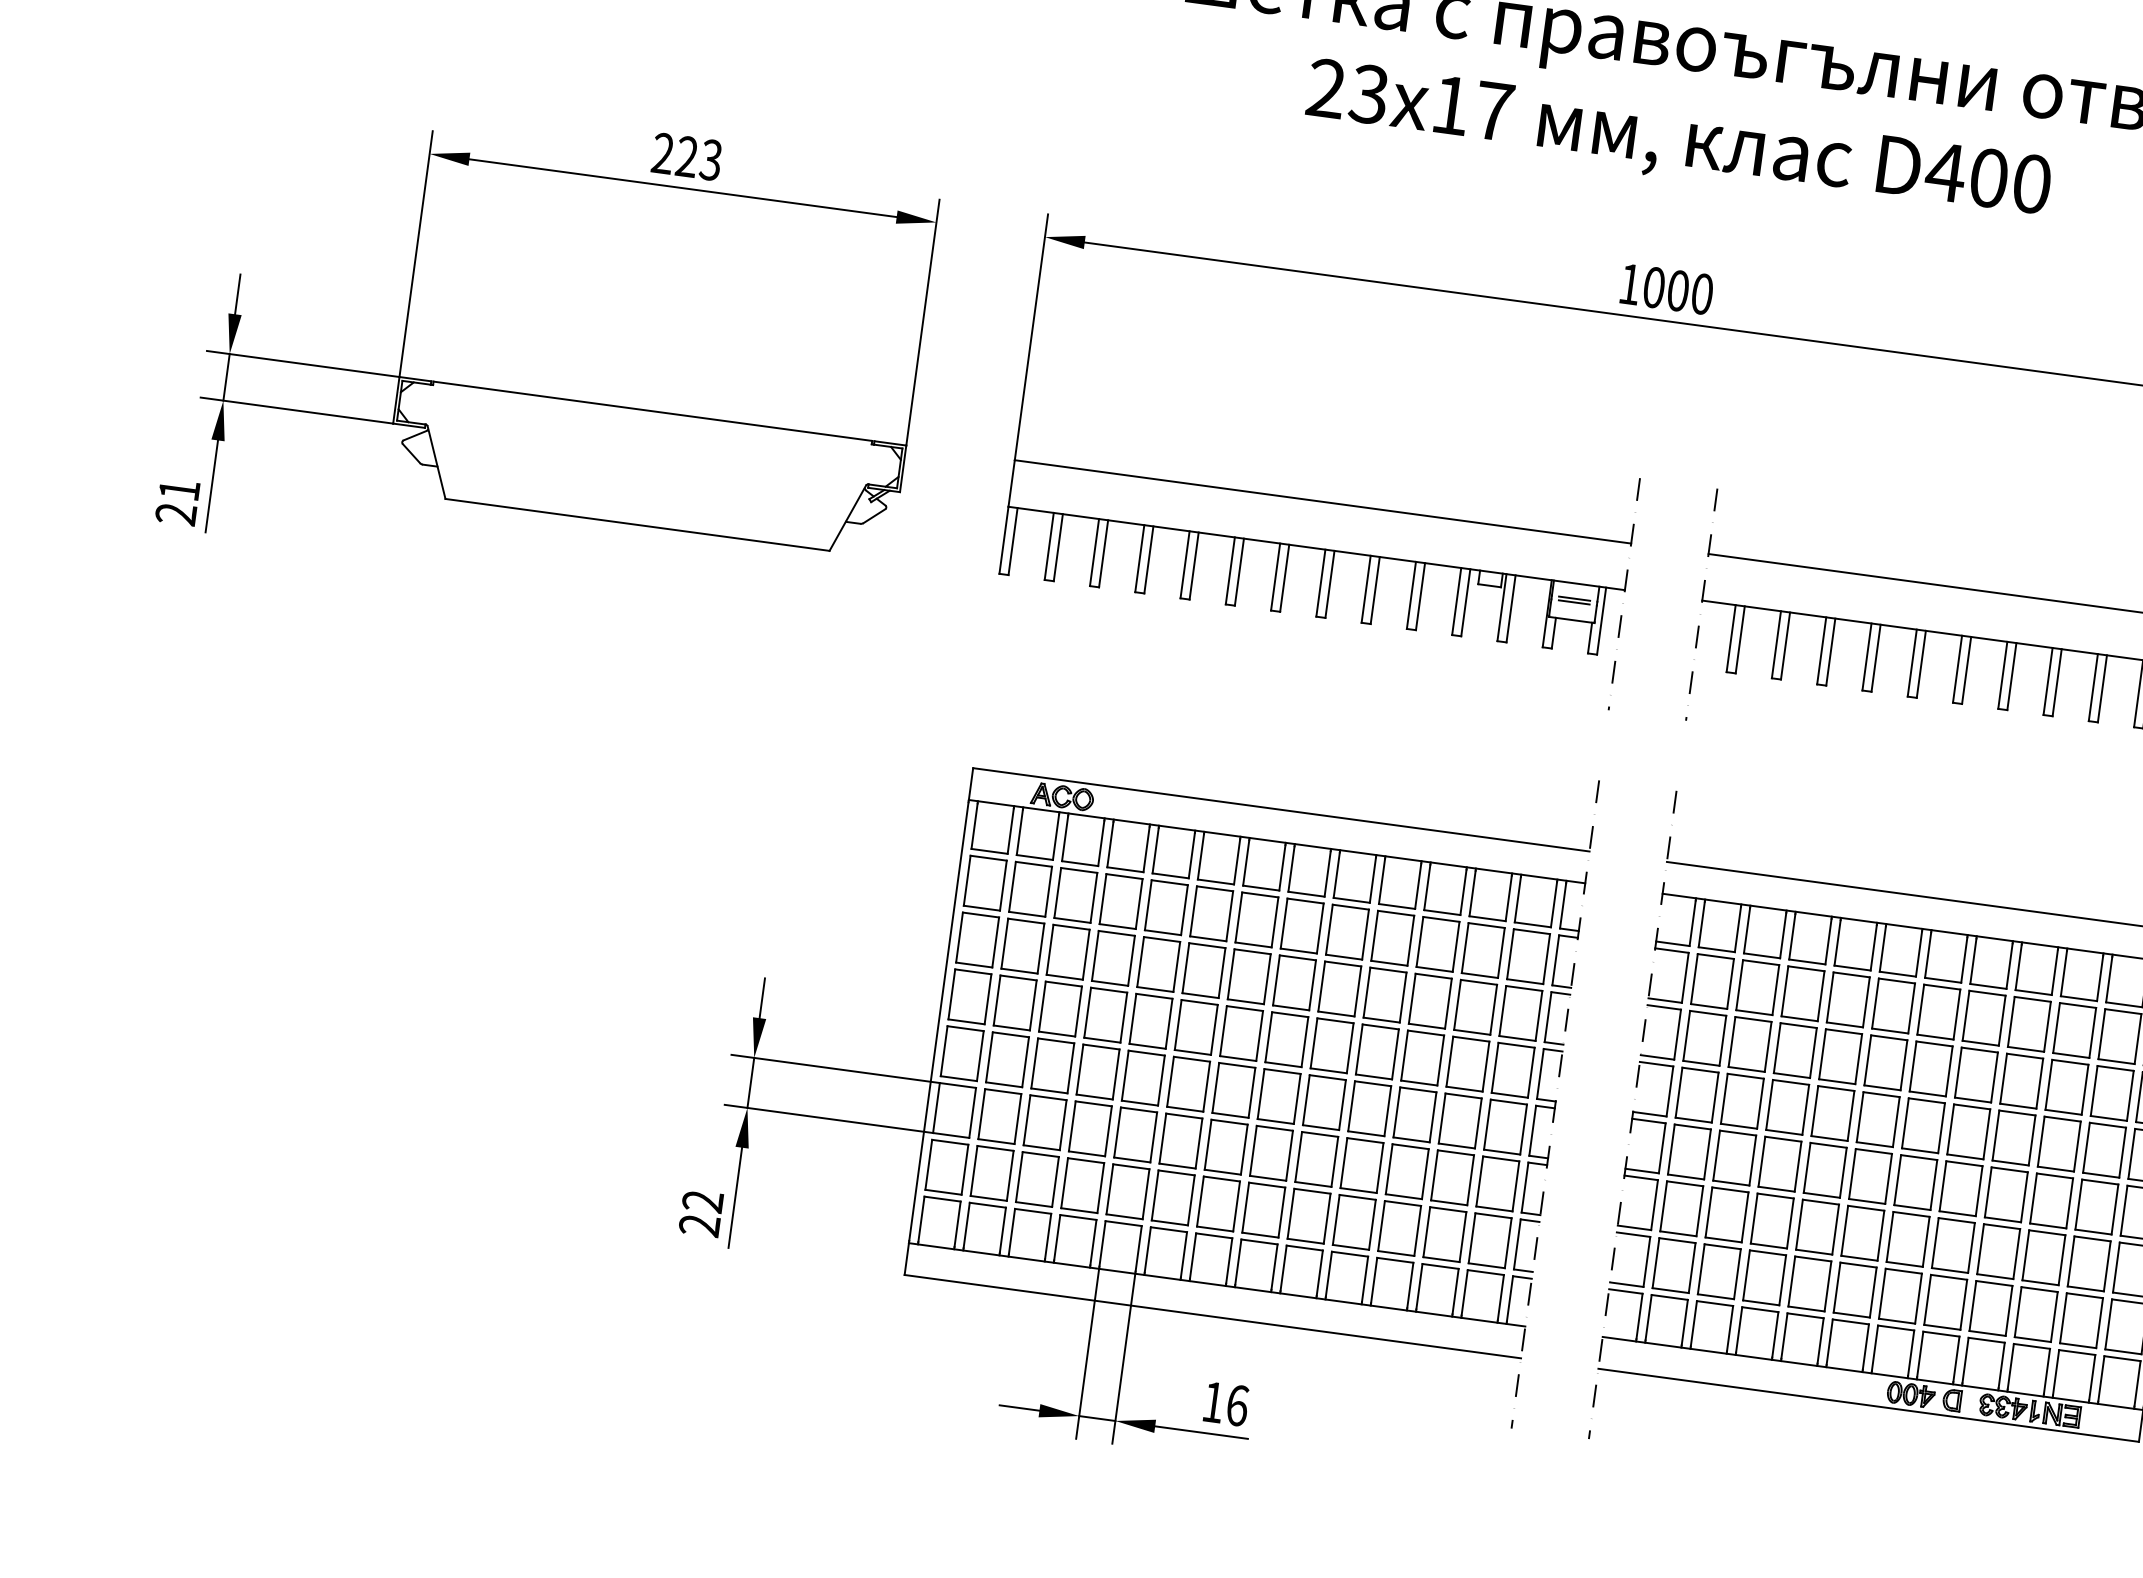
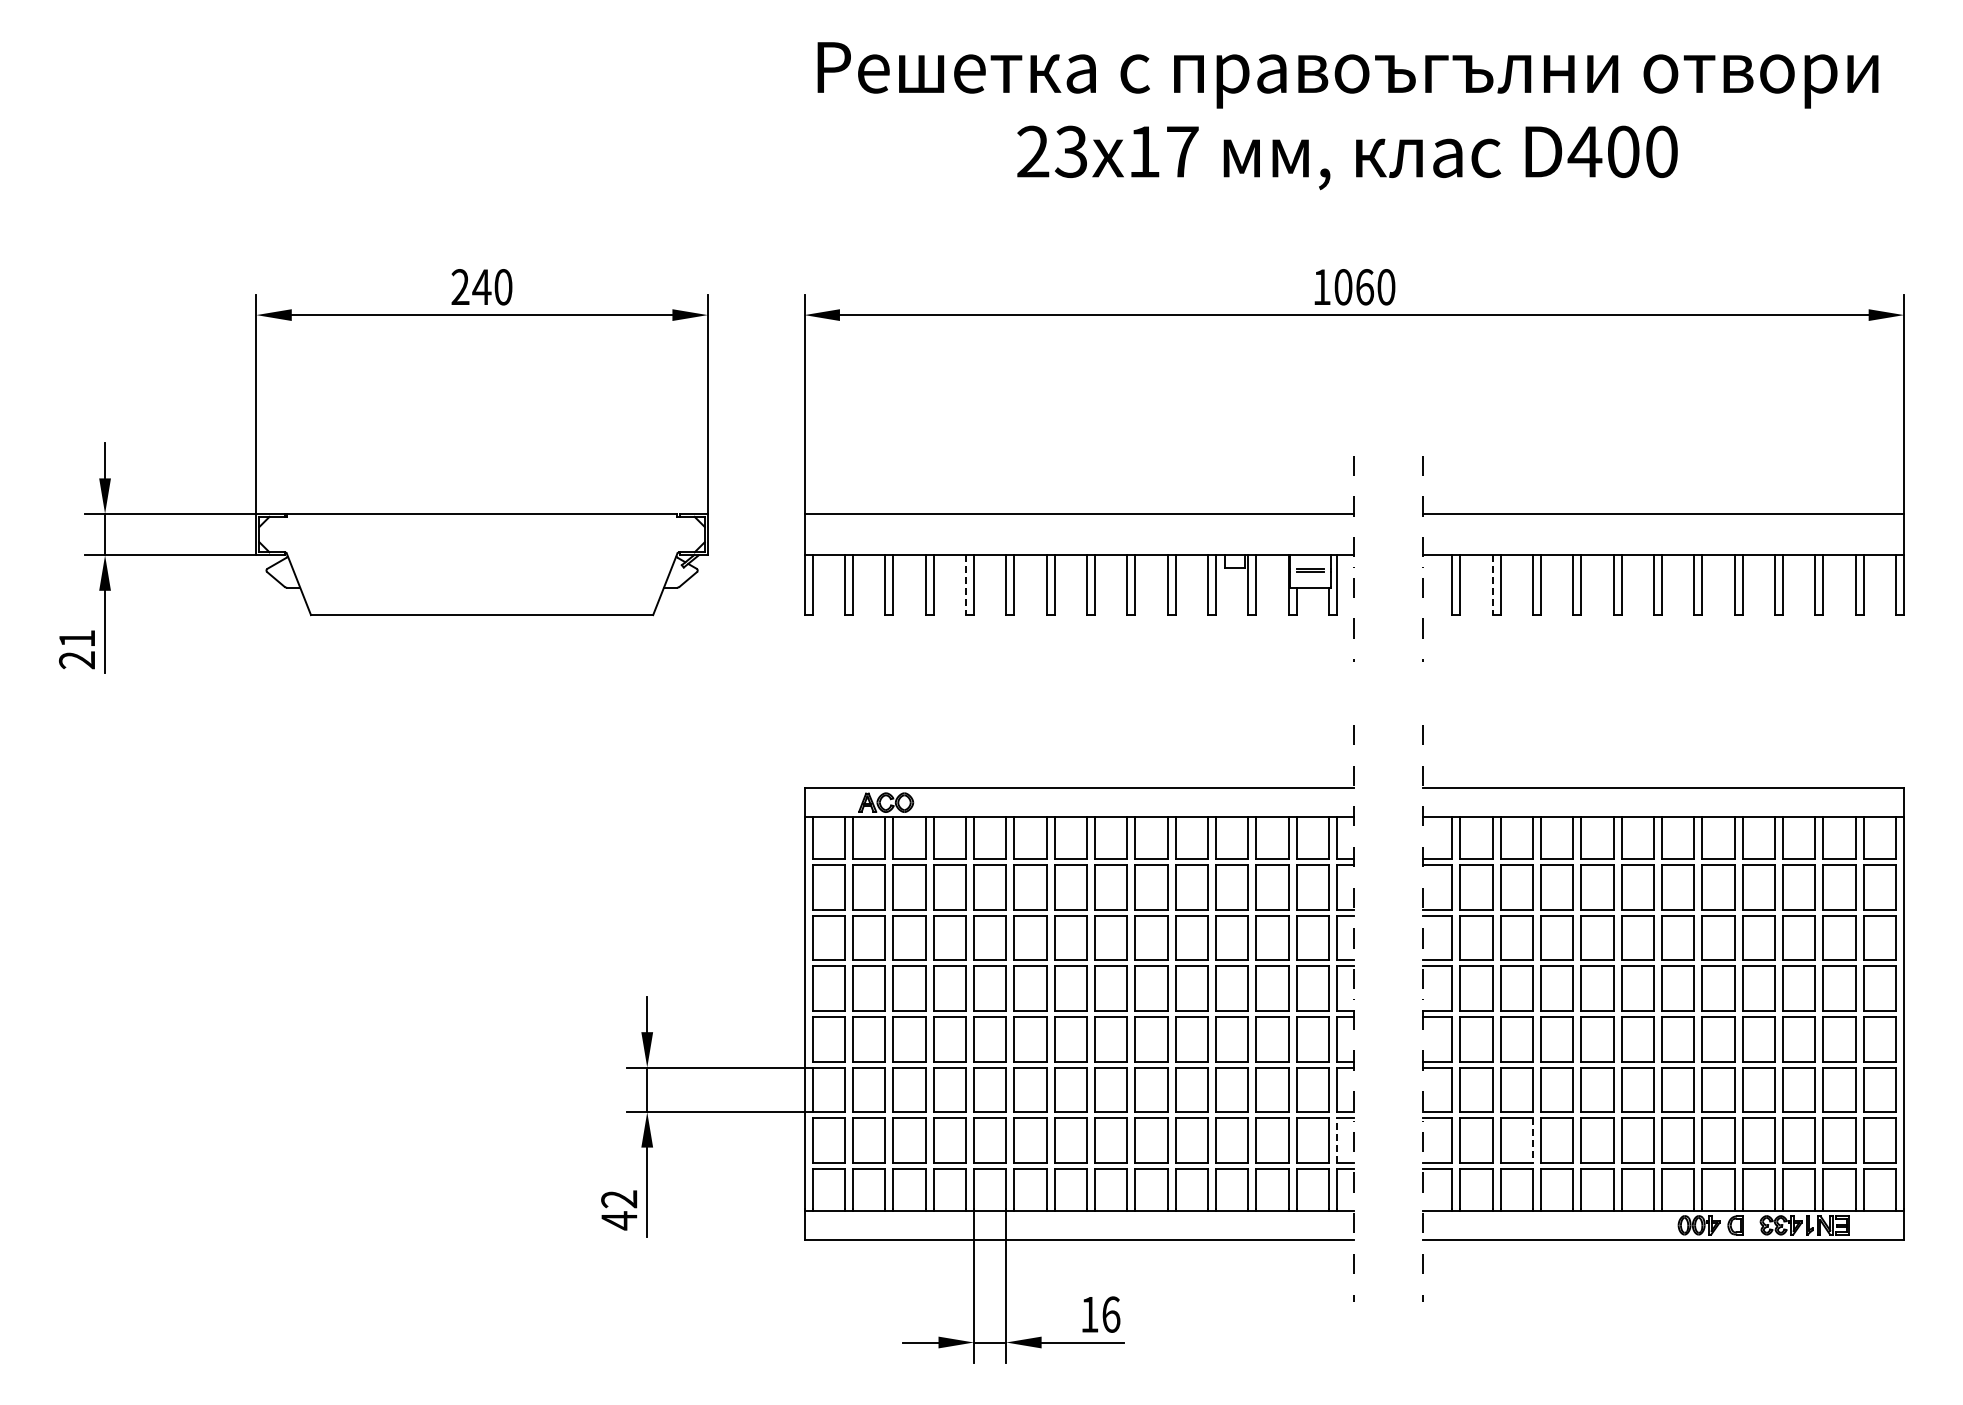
text: (698, 158) -> (492, 287), 223 -> 240
text: (1678, 291) -> (1365, 287), 1000 -> 1060
line: (1184, 565) -> (965, 585), solid -> dashed
line: (1776, 645) -> (1492, 585), solid -> dashed
text: (699, 1225) -> (619, 1220), 22 -> 42
line: (1516, 1244) -> (1336, 1140), solid -> dashed
line: (1737, 1275) -> (1533, 1141), solid -> dashed

